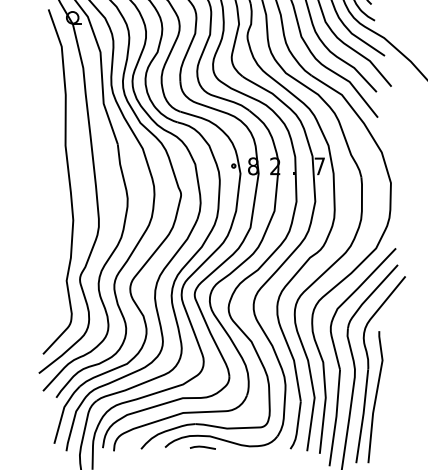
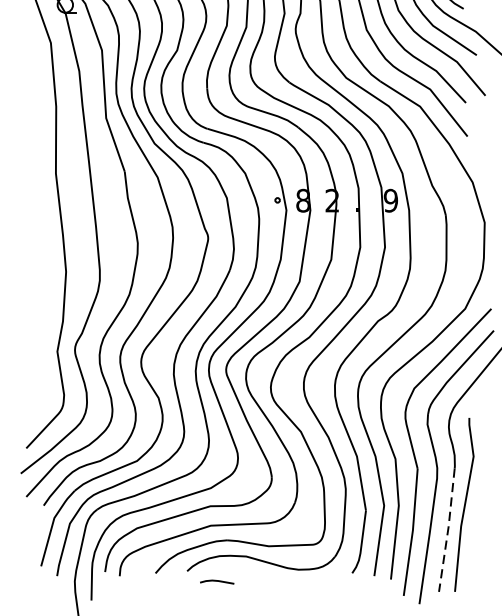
text: (319, 166) -> (390, 200), 7 -> 9
line: (363, 416) -> (448, 530), solid -> dashed
line: (202, 447) -> (216, 581), moved

